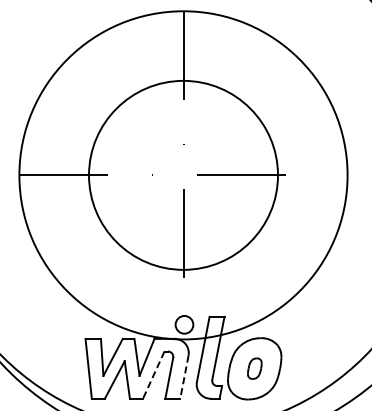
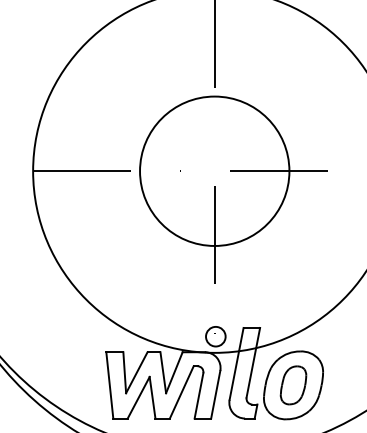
circle: (183, 174) -> (214, 170), size x0.71
part: (254, 368) -> (293, 385), size x1.67
line: (153, 375) -> (181, 392), dashed -> solid
line: (184, 377) -> (215, 394), dashed -> solid

